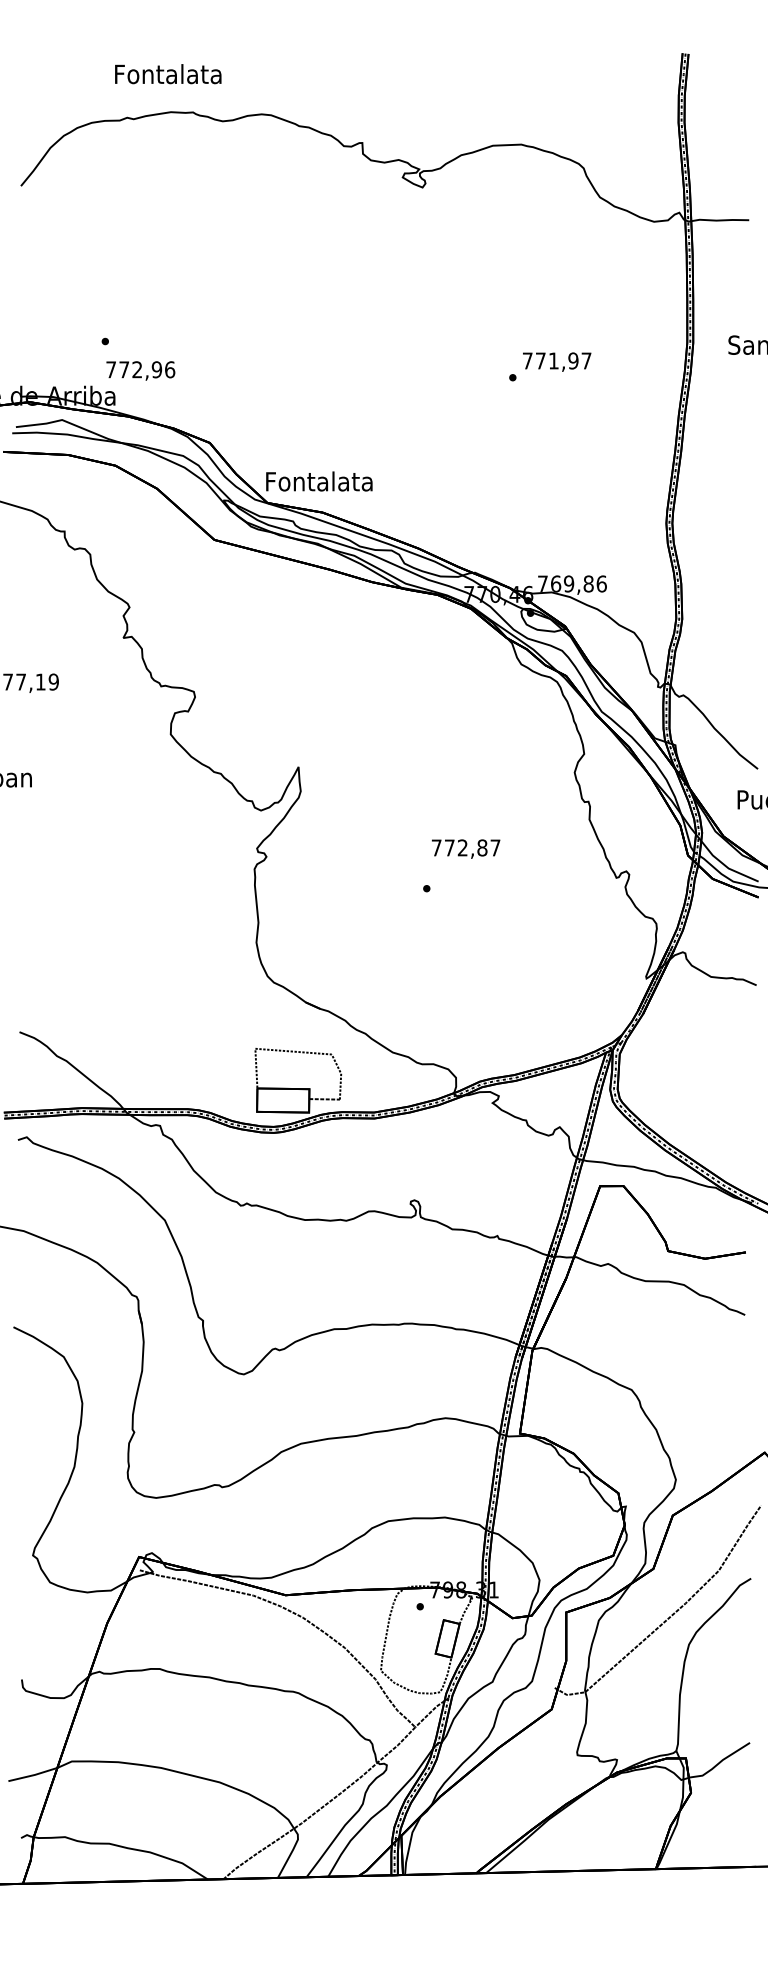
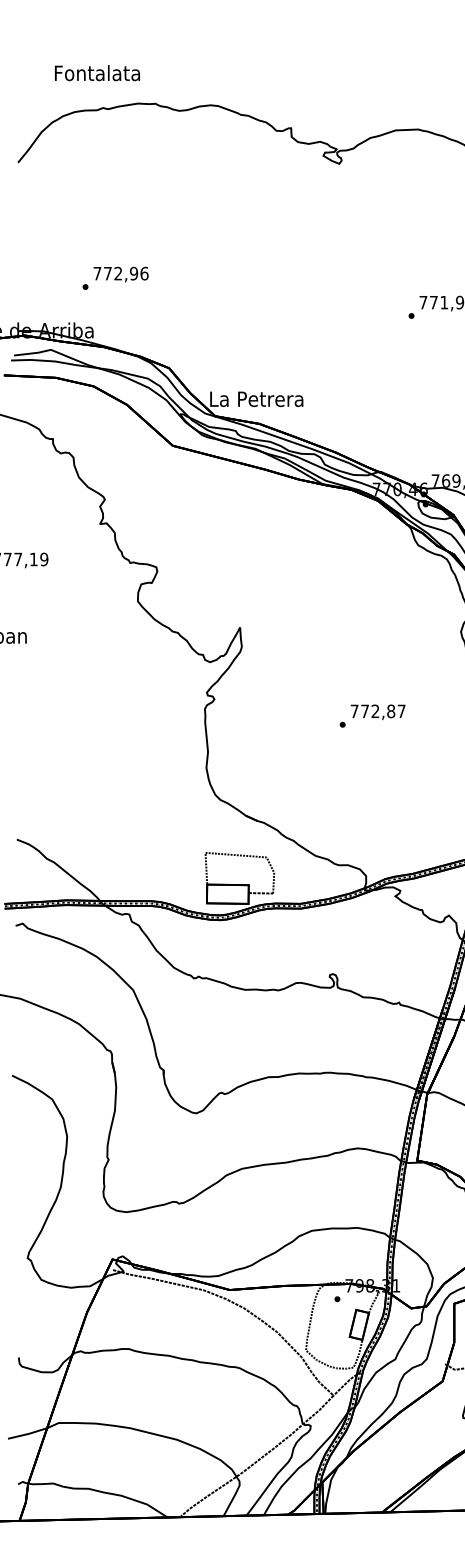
text: (168, 74) -> (97, 73), moved
text: (140, 370) -> (120, 274), moved
text: (319, 481) -> (256, 399), Fontalata -> La Petrera
text: (466, 848) -> (378, 711), moved

